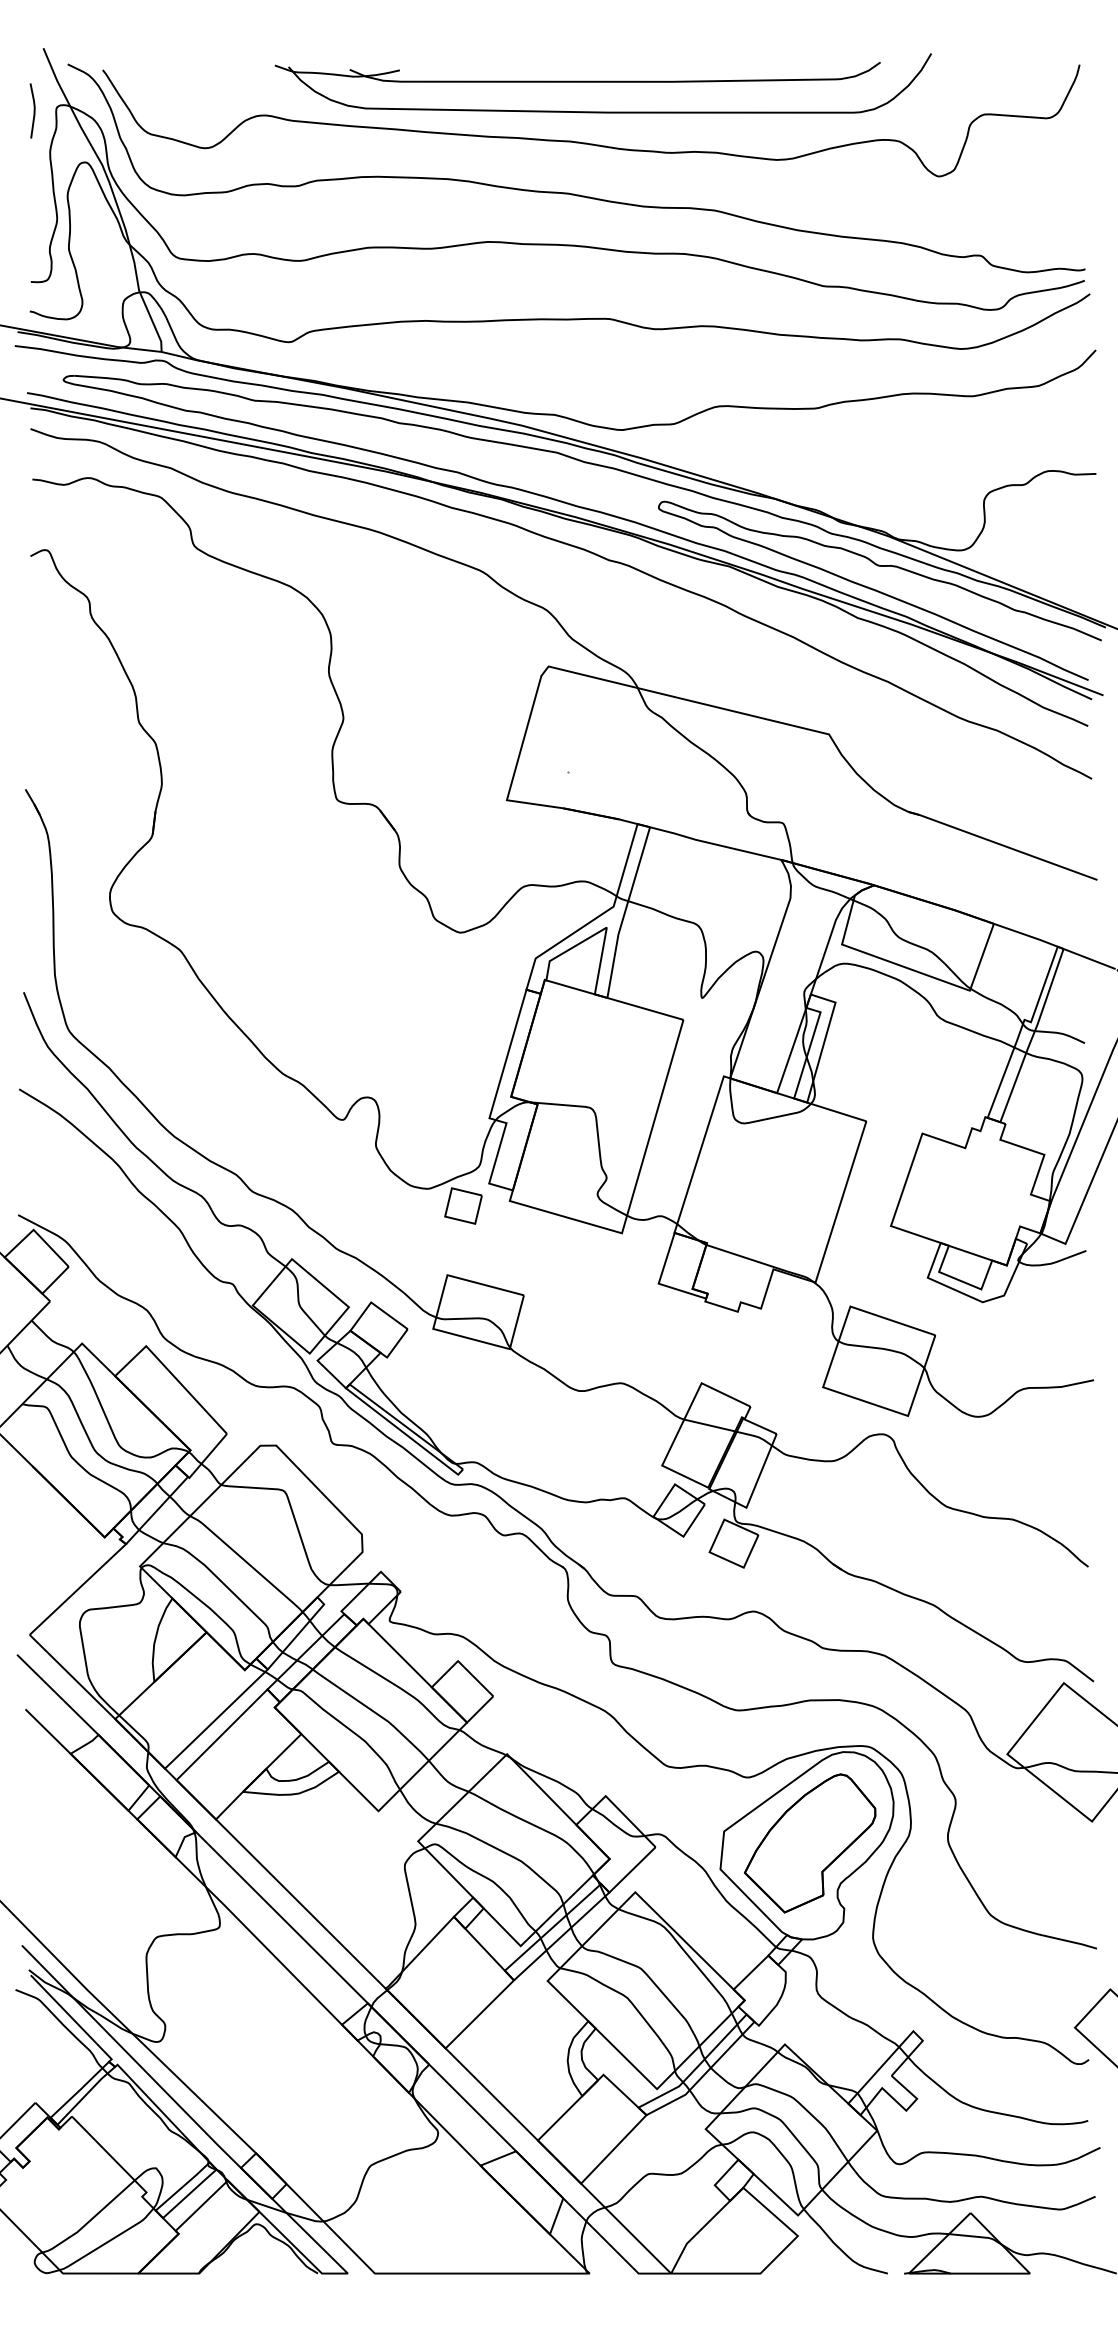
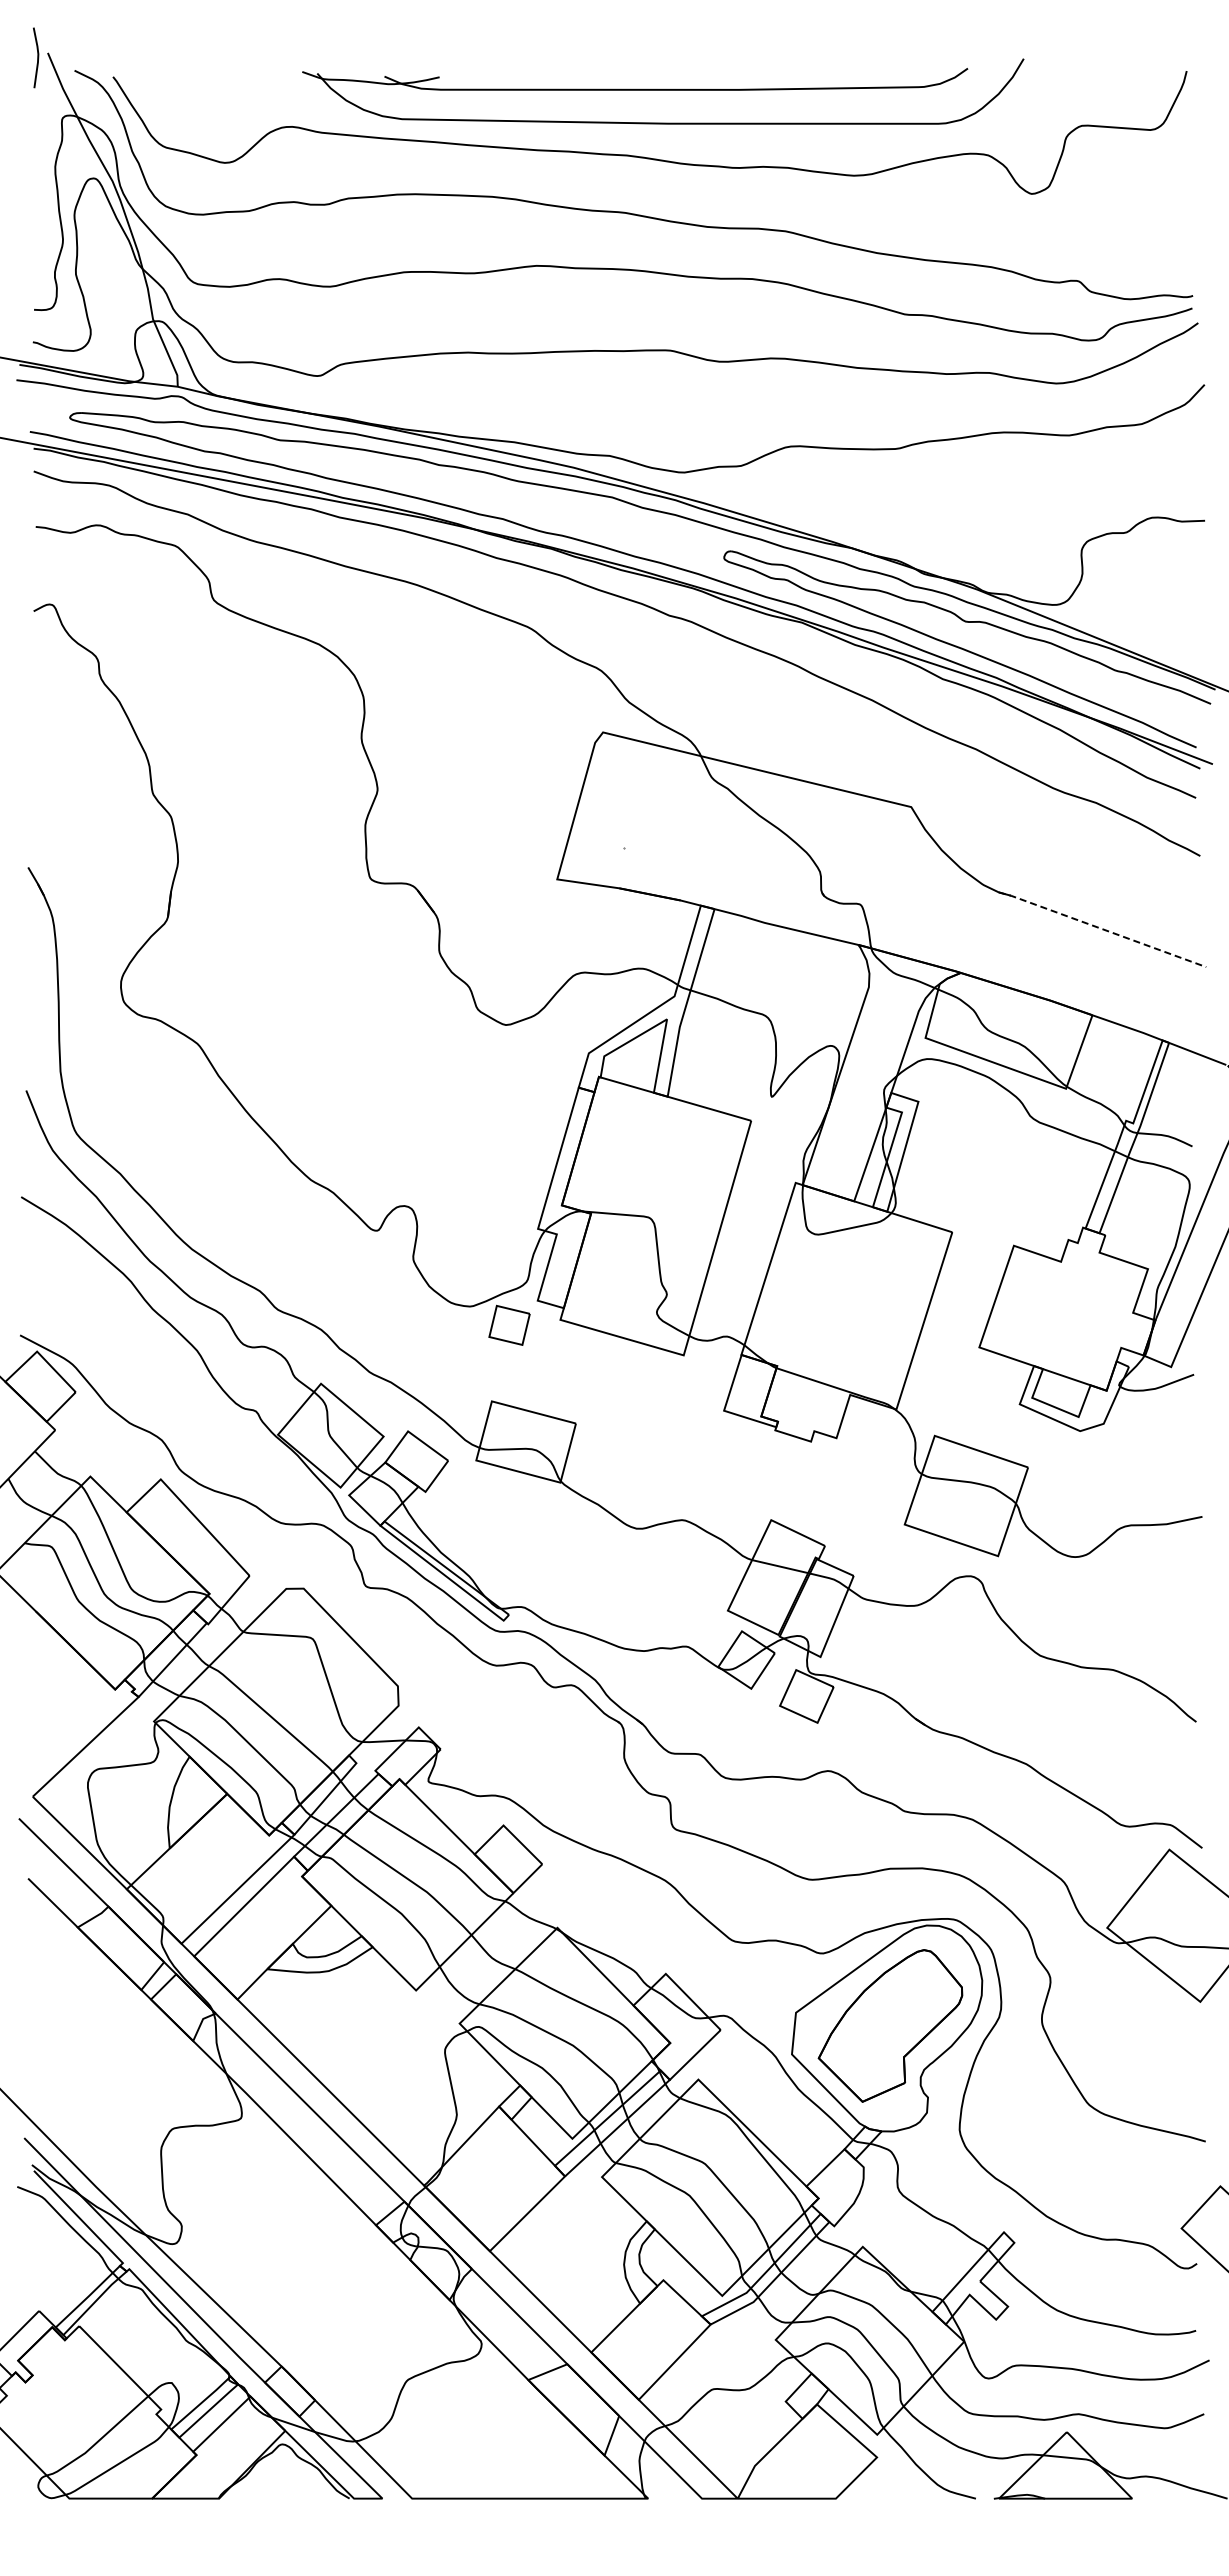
line: (33, 110) -> (37, 57), moved
line: (1003, 845) -> (1102, 929), solid -> dashed

